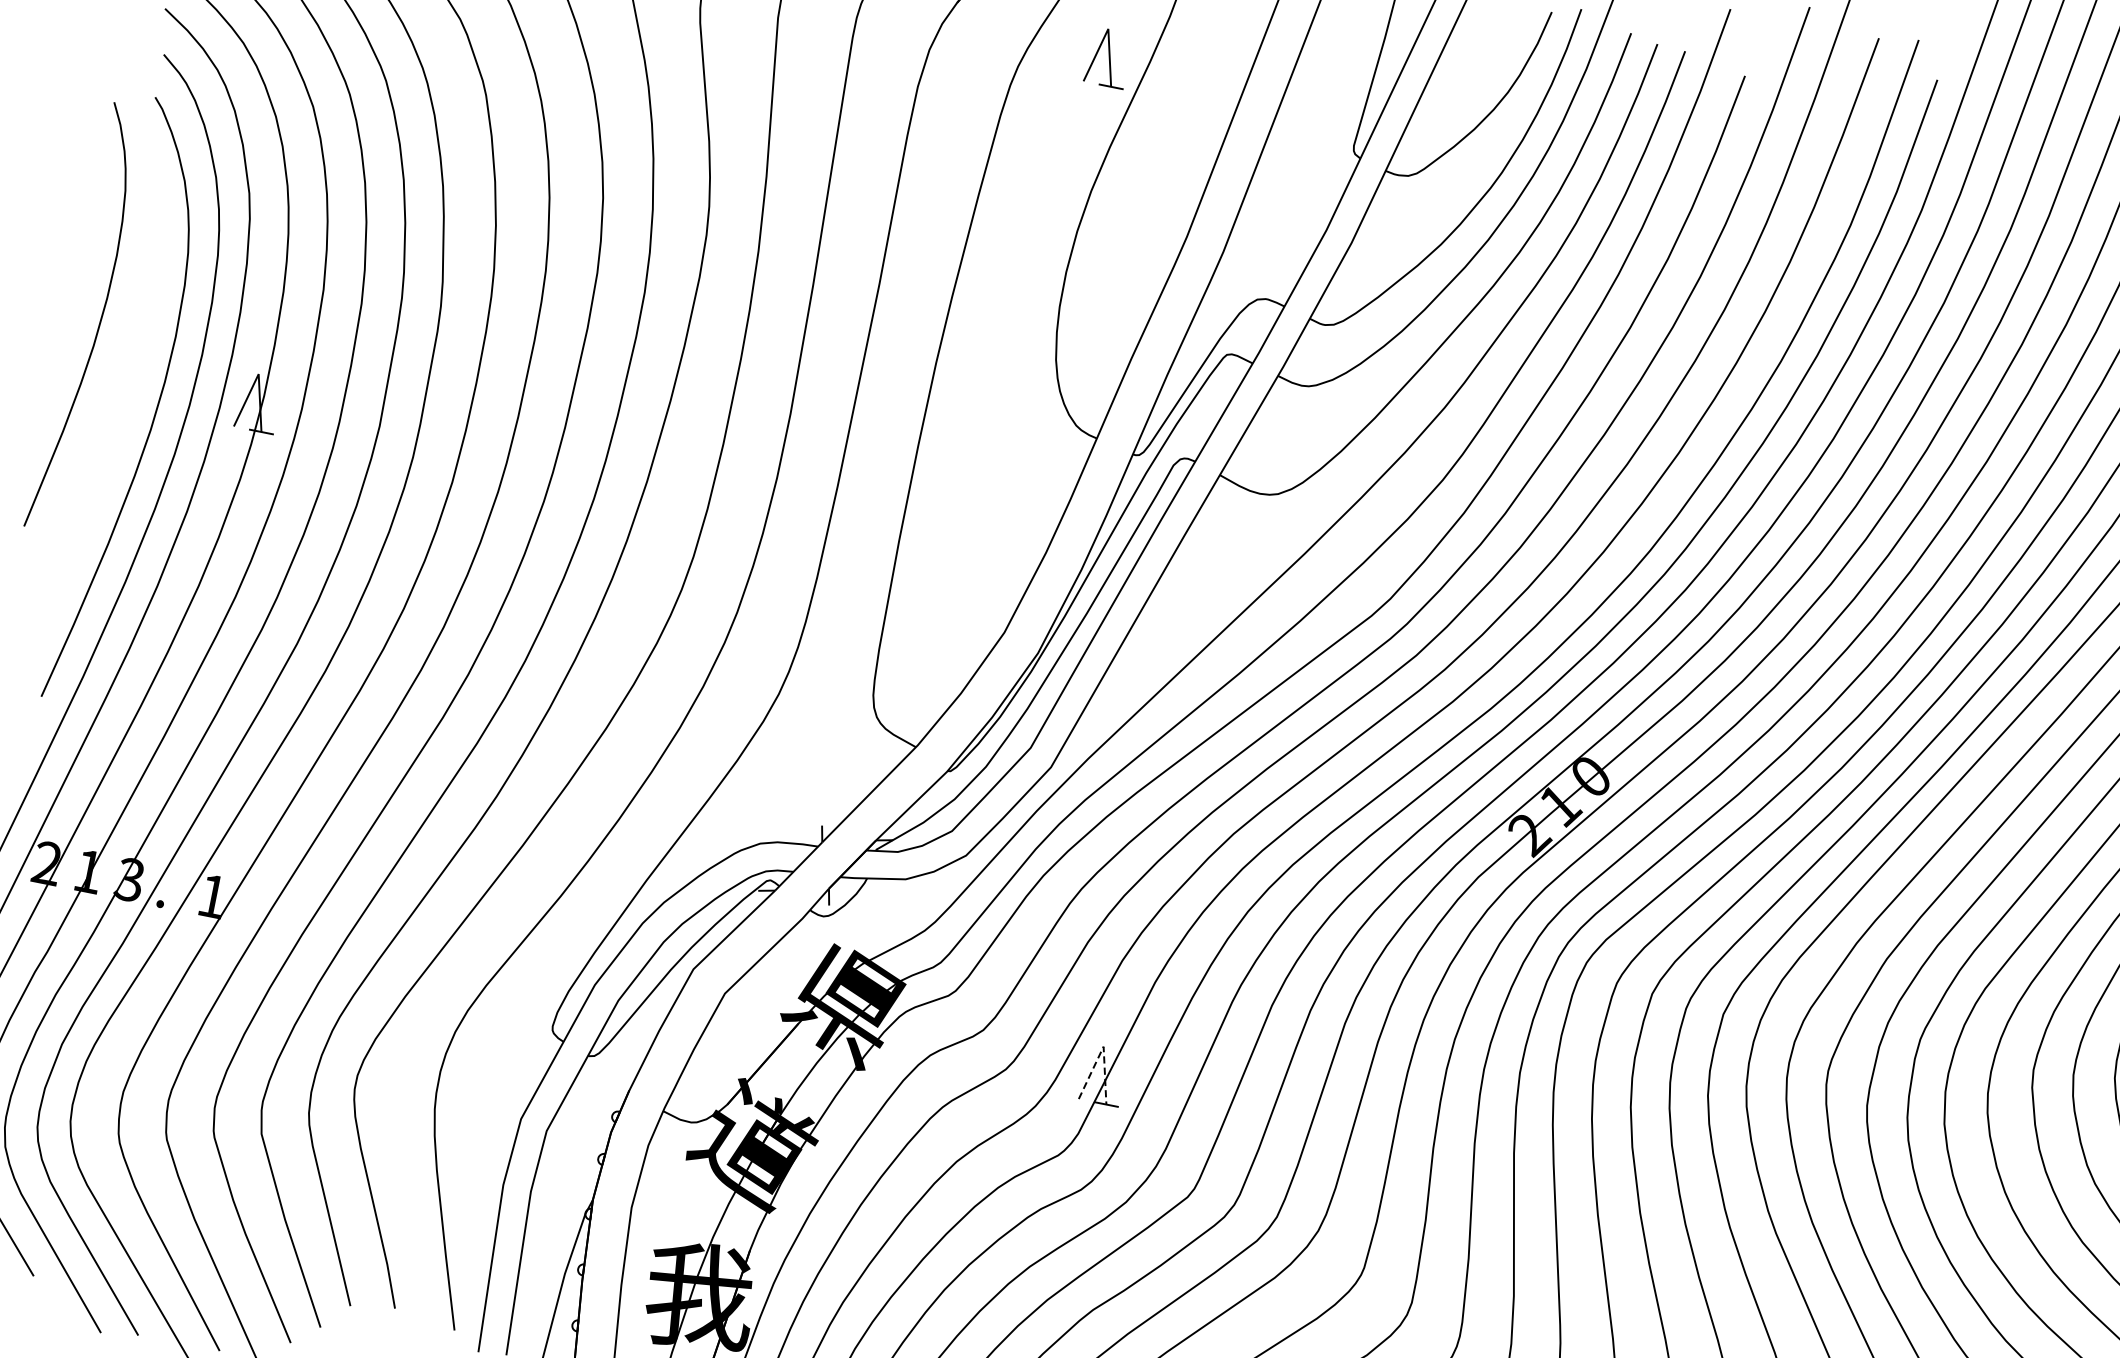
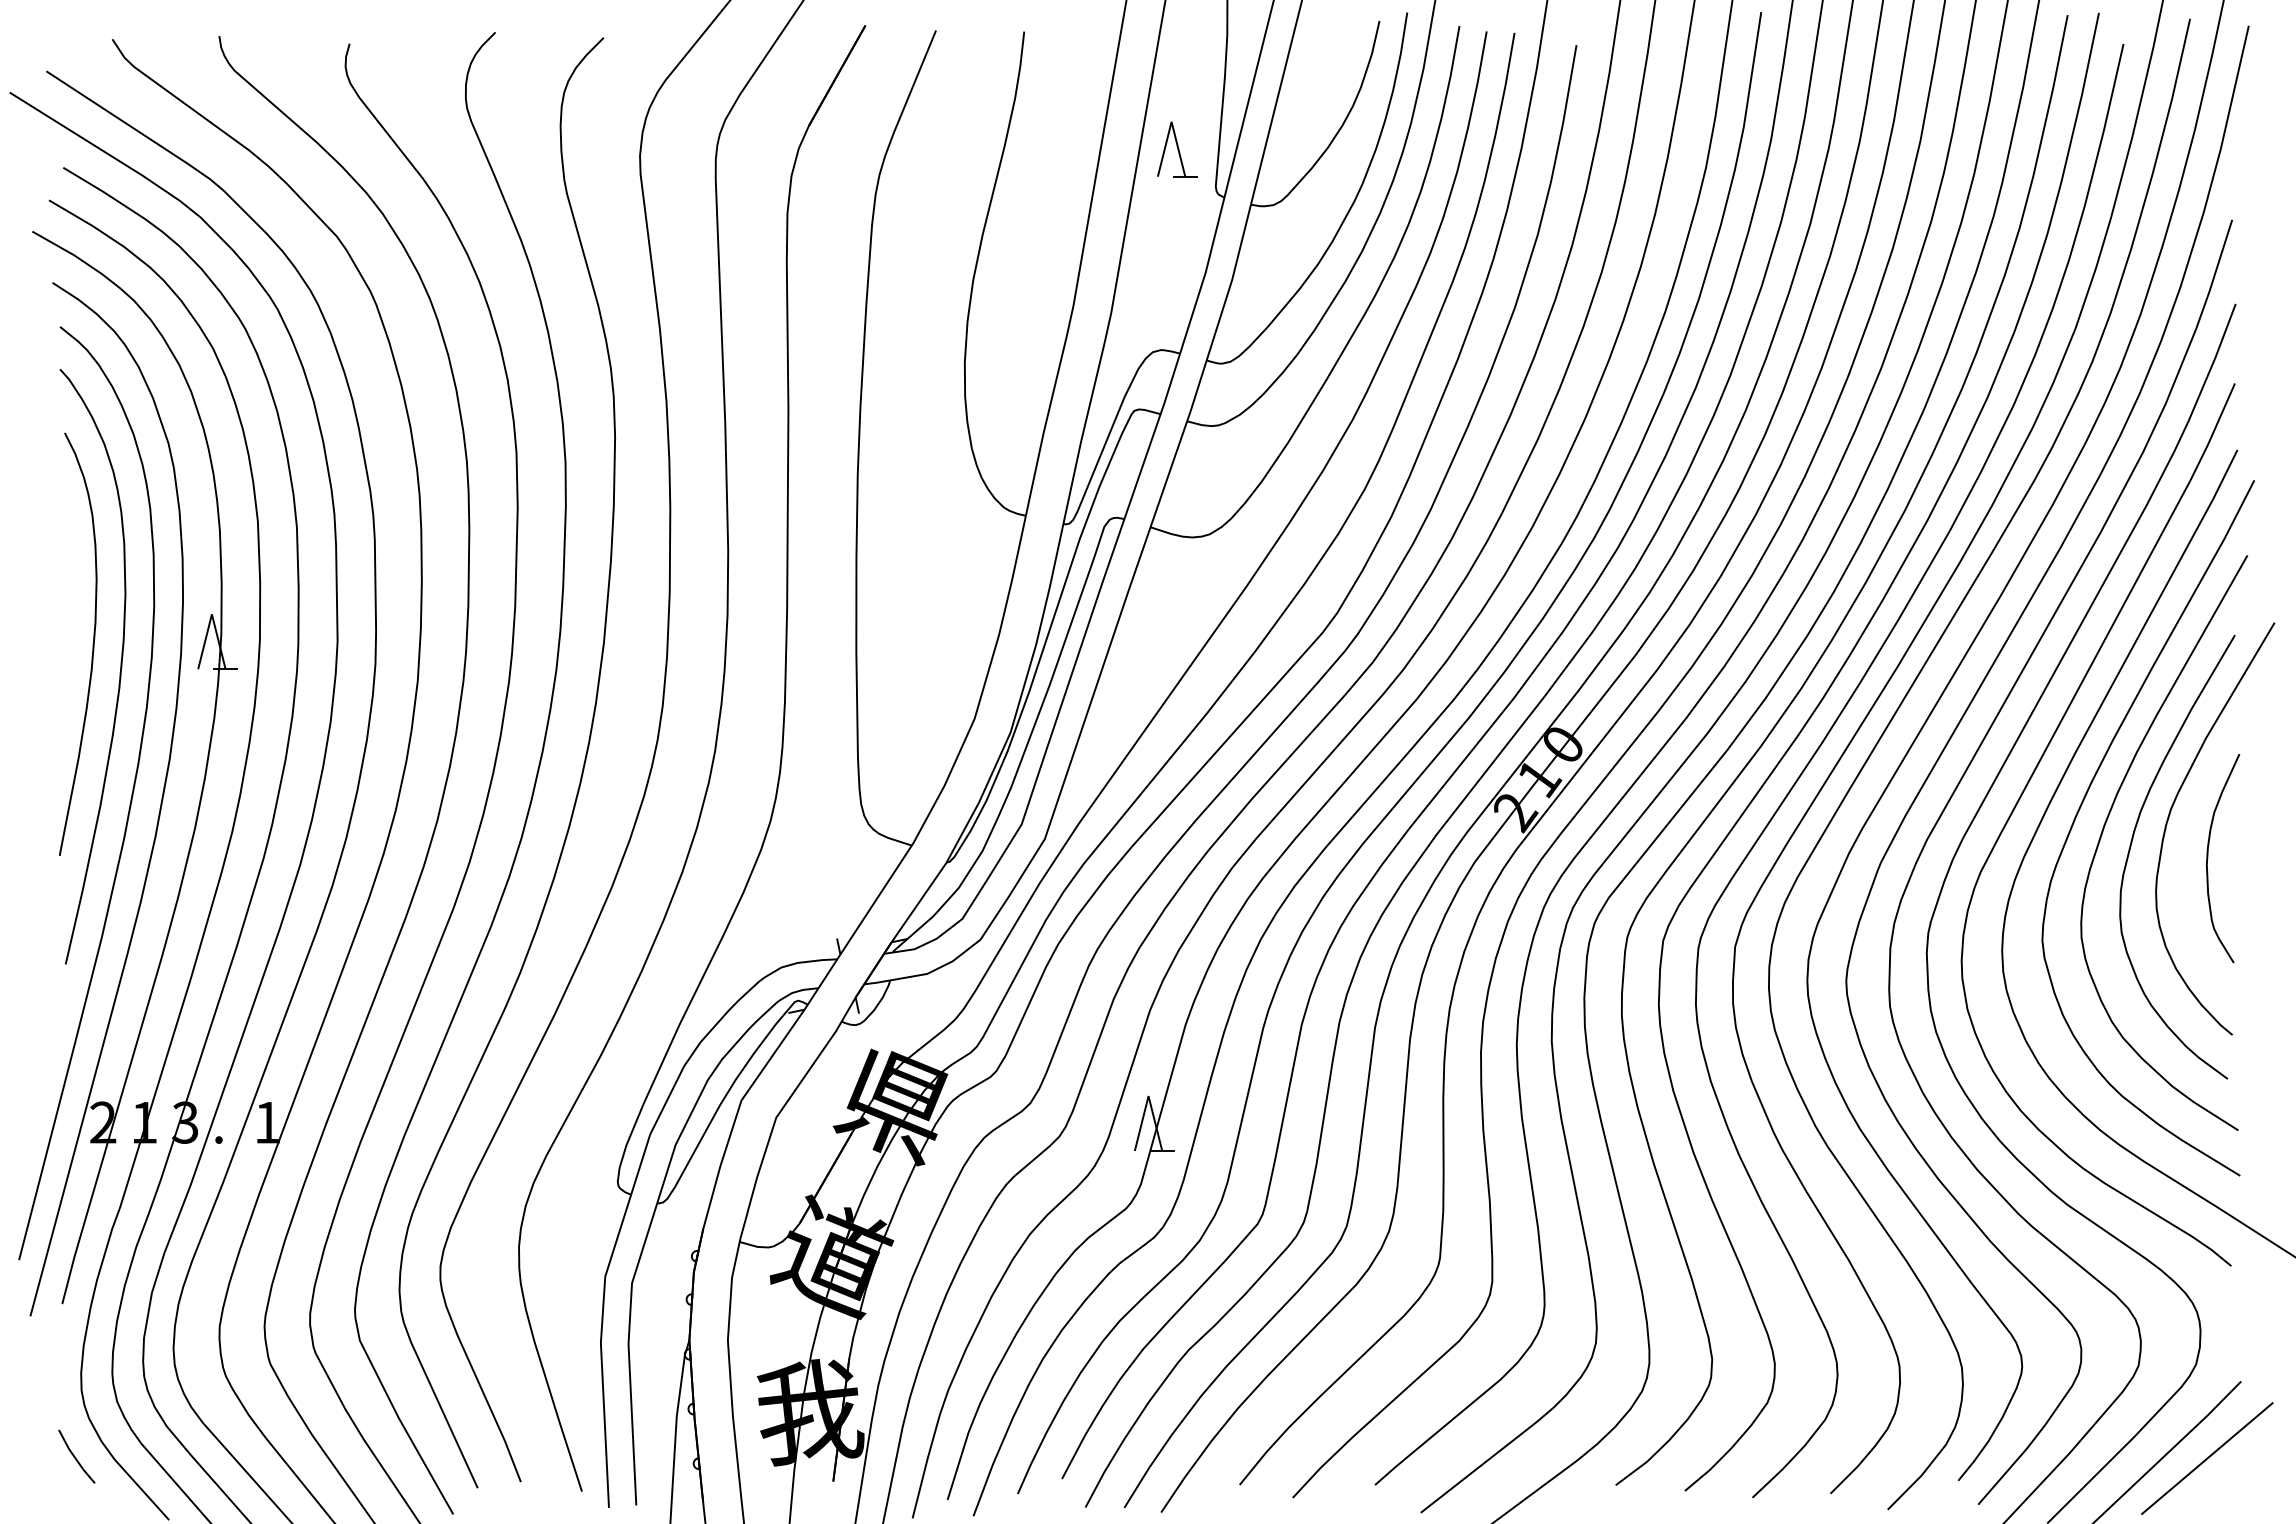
part: (1108, 57) -> (1177, 149), moved
curve: (99, 319) -> (92, 643), moved
line: (1103, 1047) -> (1148, 1096), dashed -> solid

